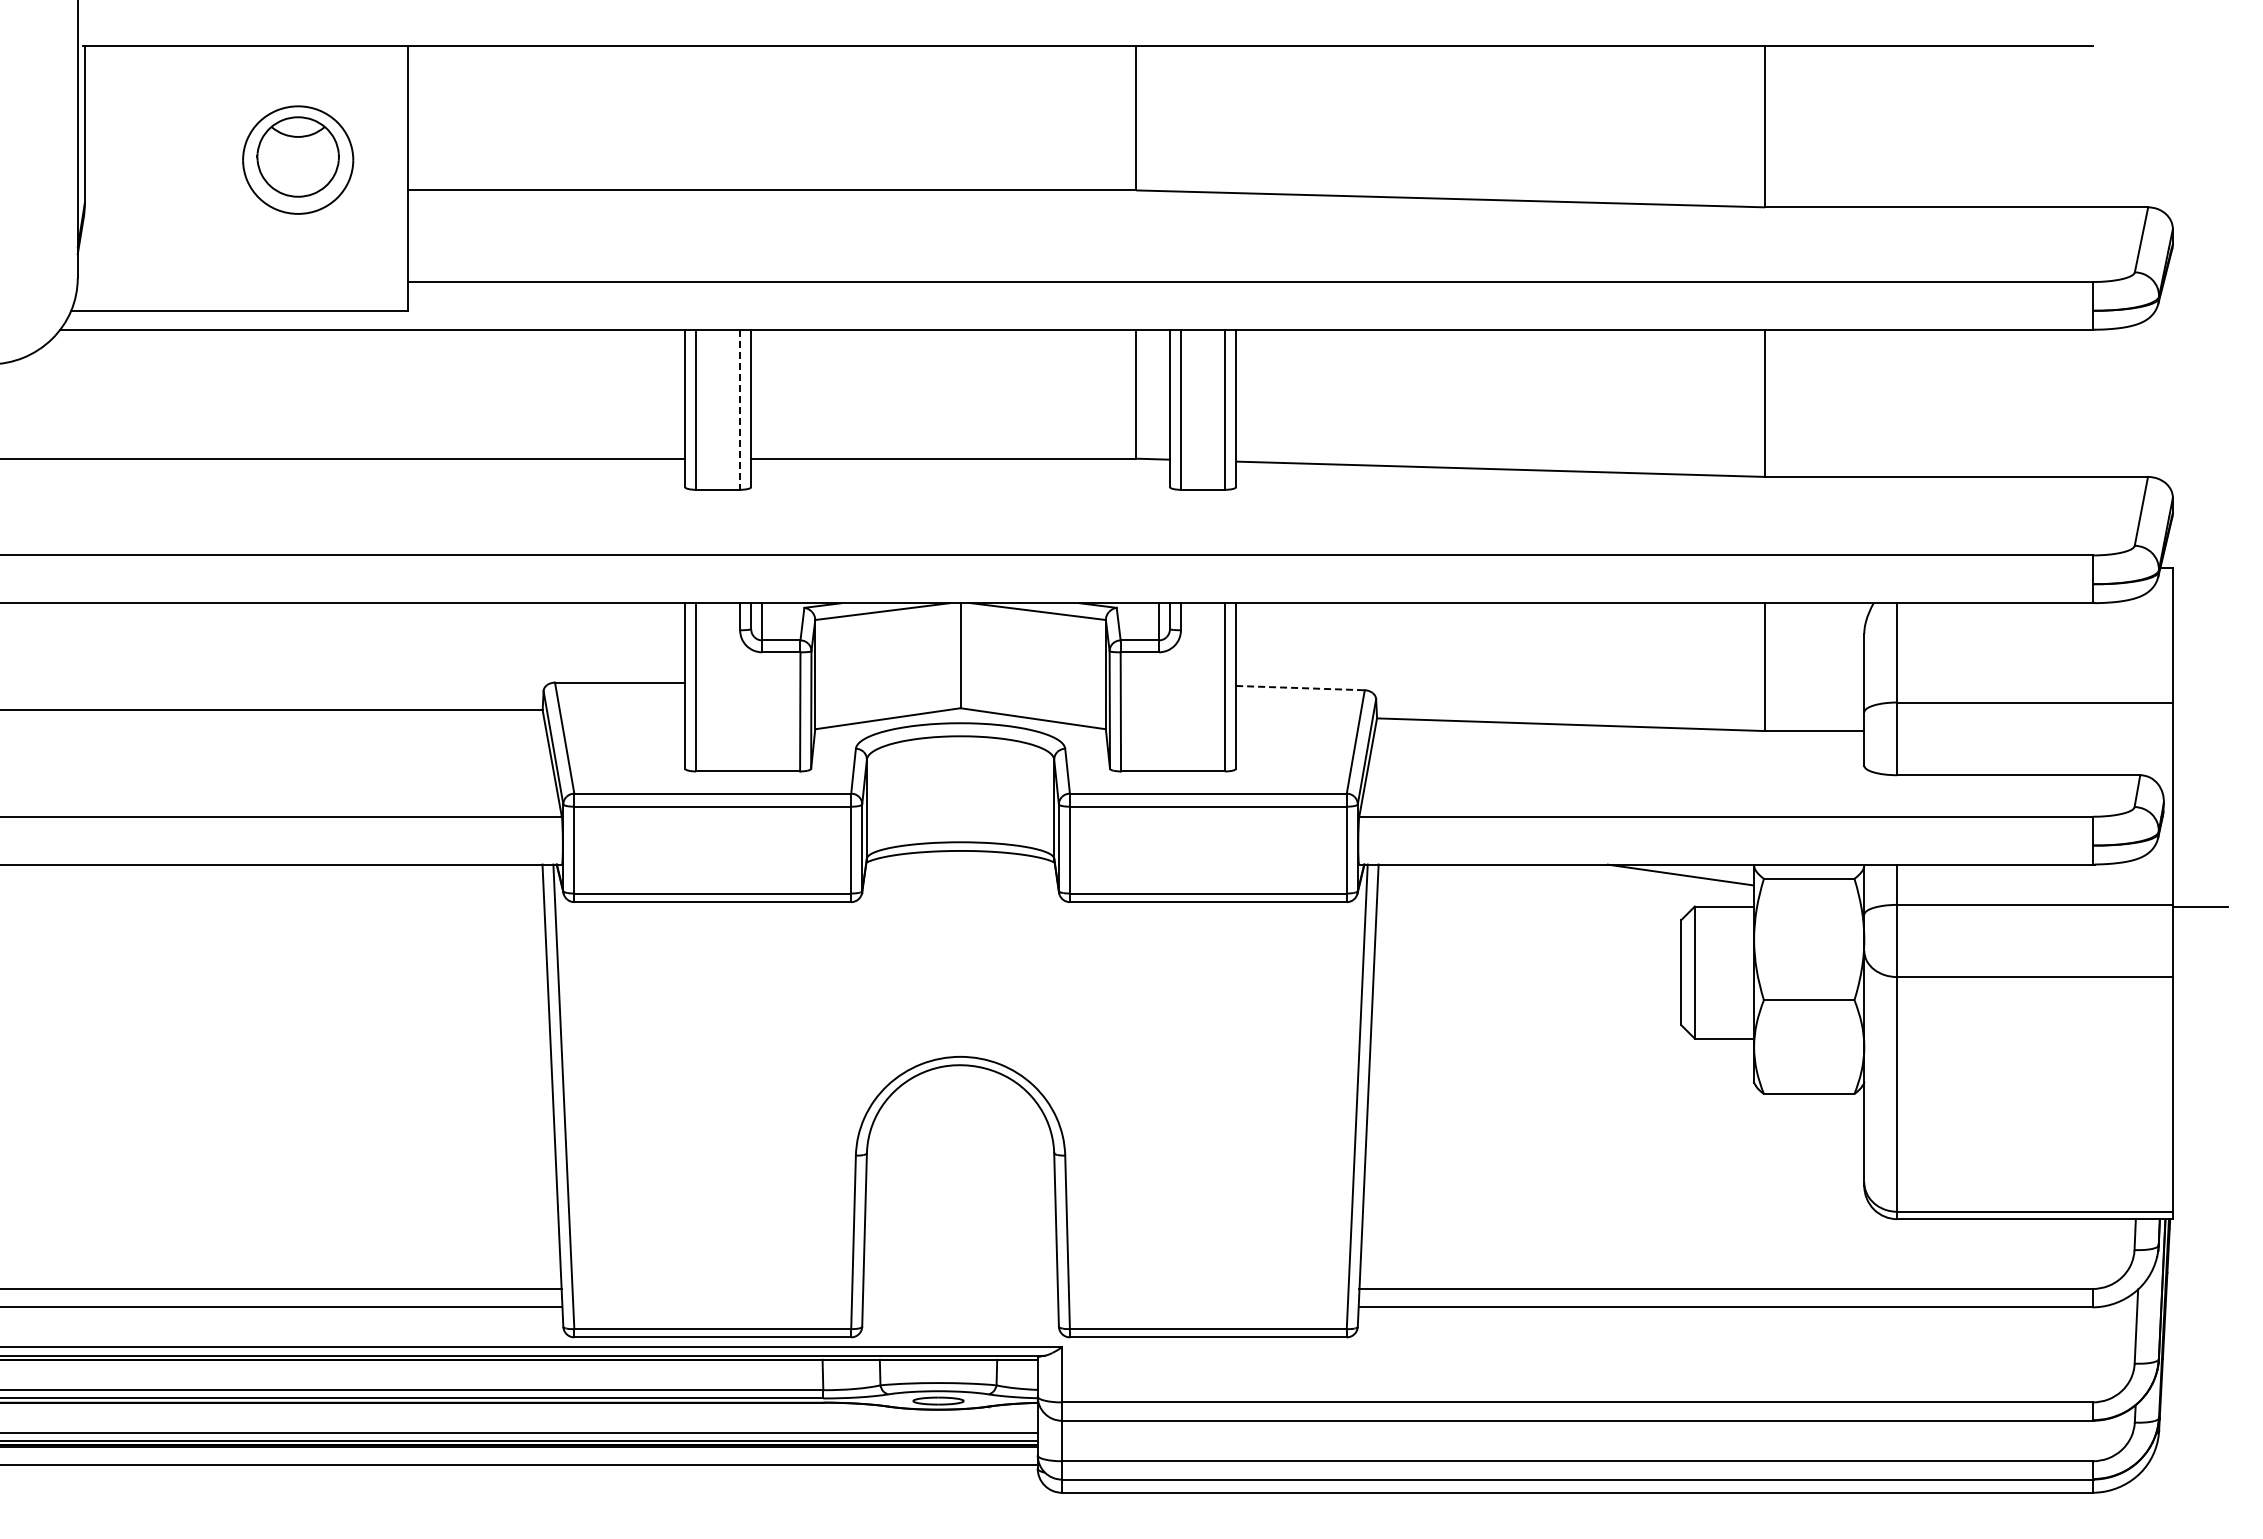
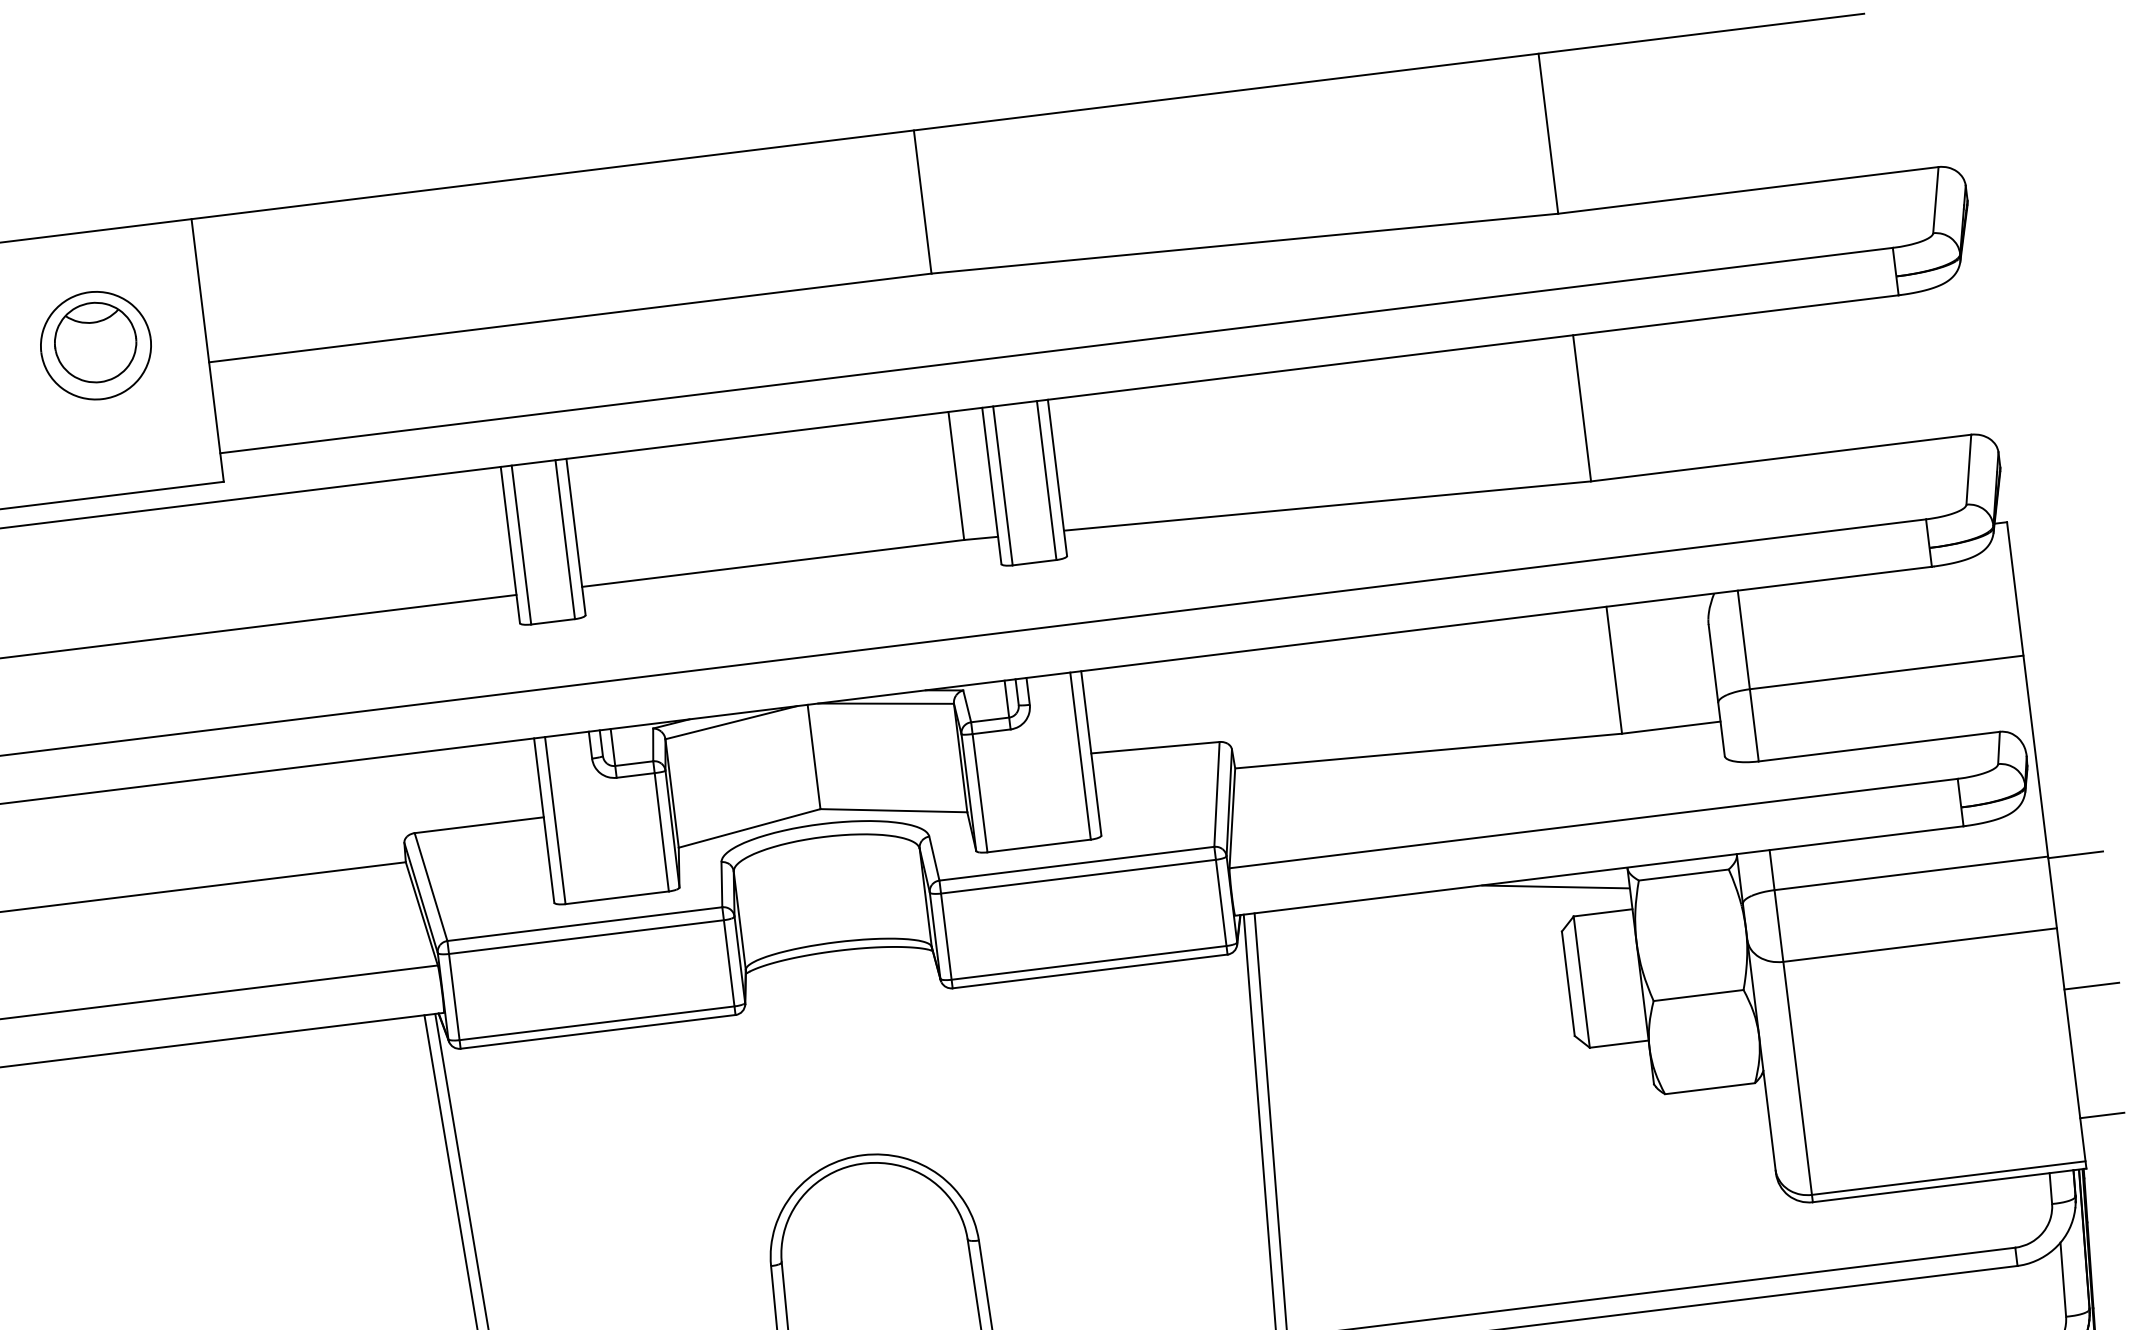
line: (740, 410) -> (565, 540), dashed -> solid
line: (1300, 688) -> (1155, 748), dashed -> solid
line: (2200, 1038) -> (2091, 985), added
line: (2194, 1168) -> (2101, 1115), added

